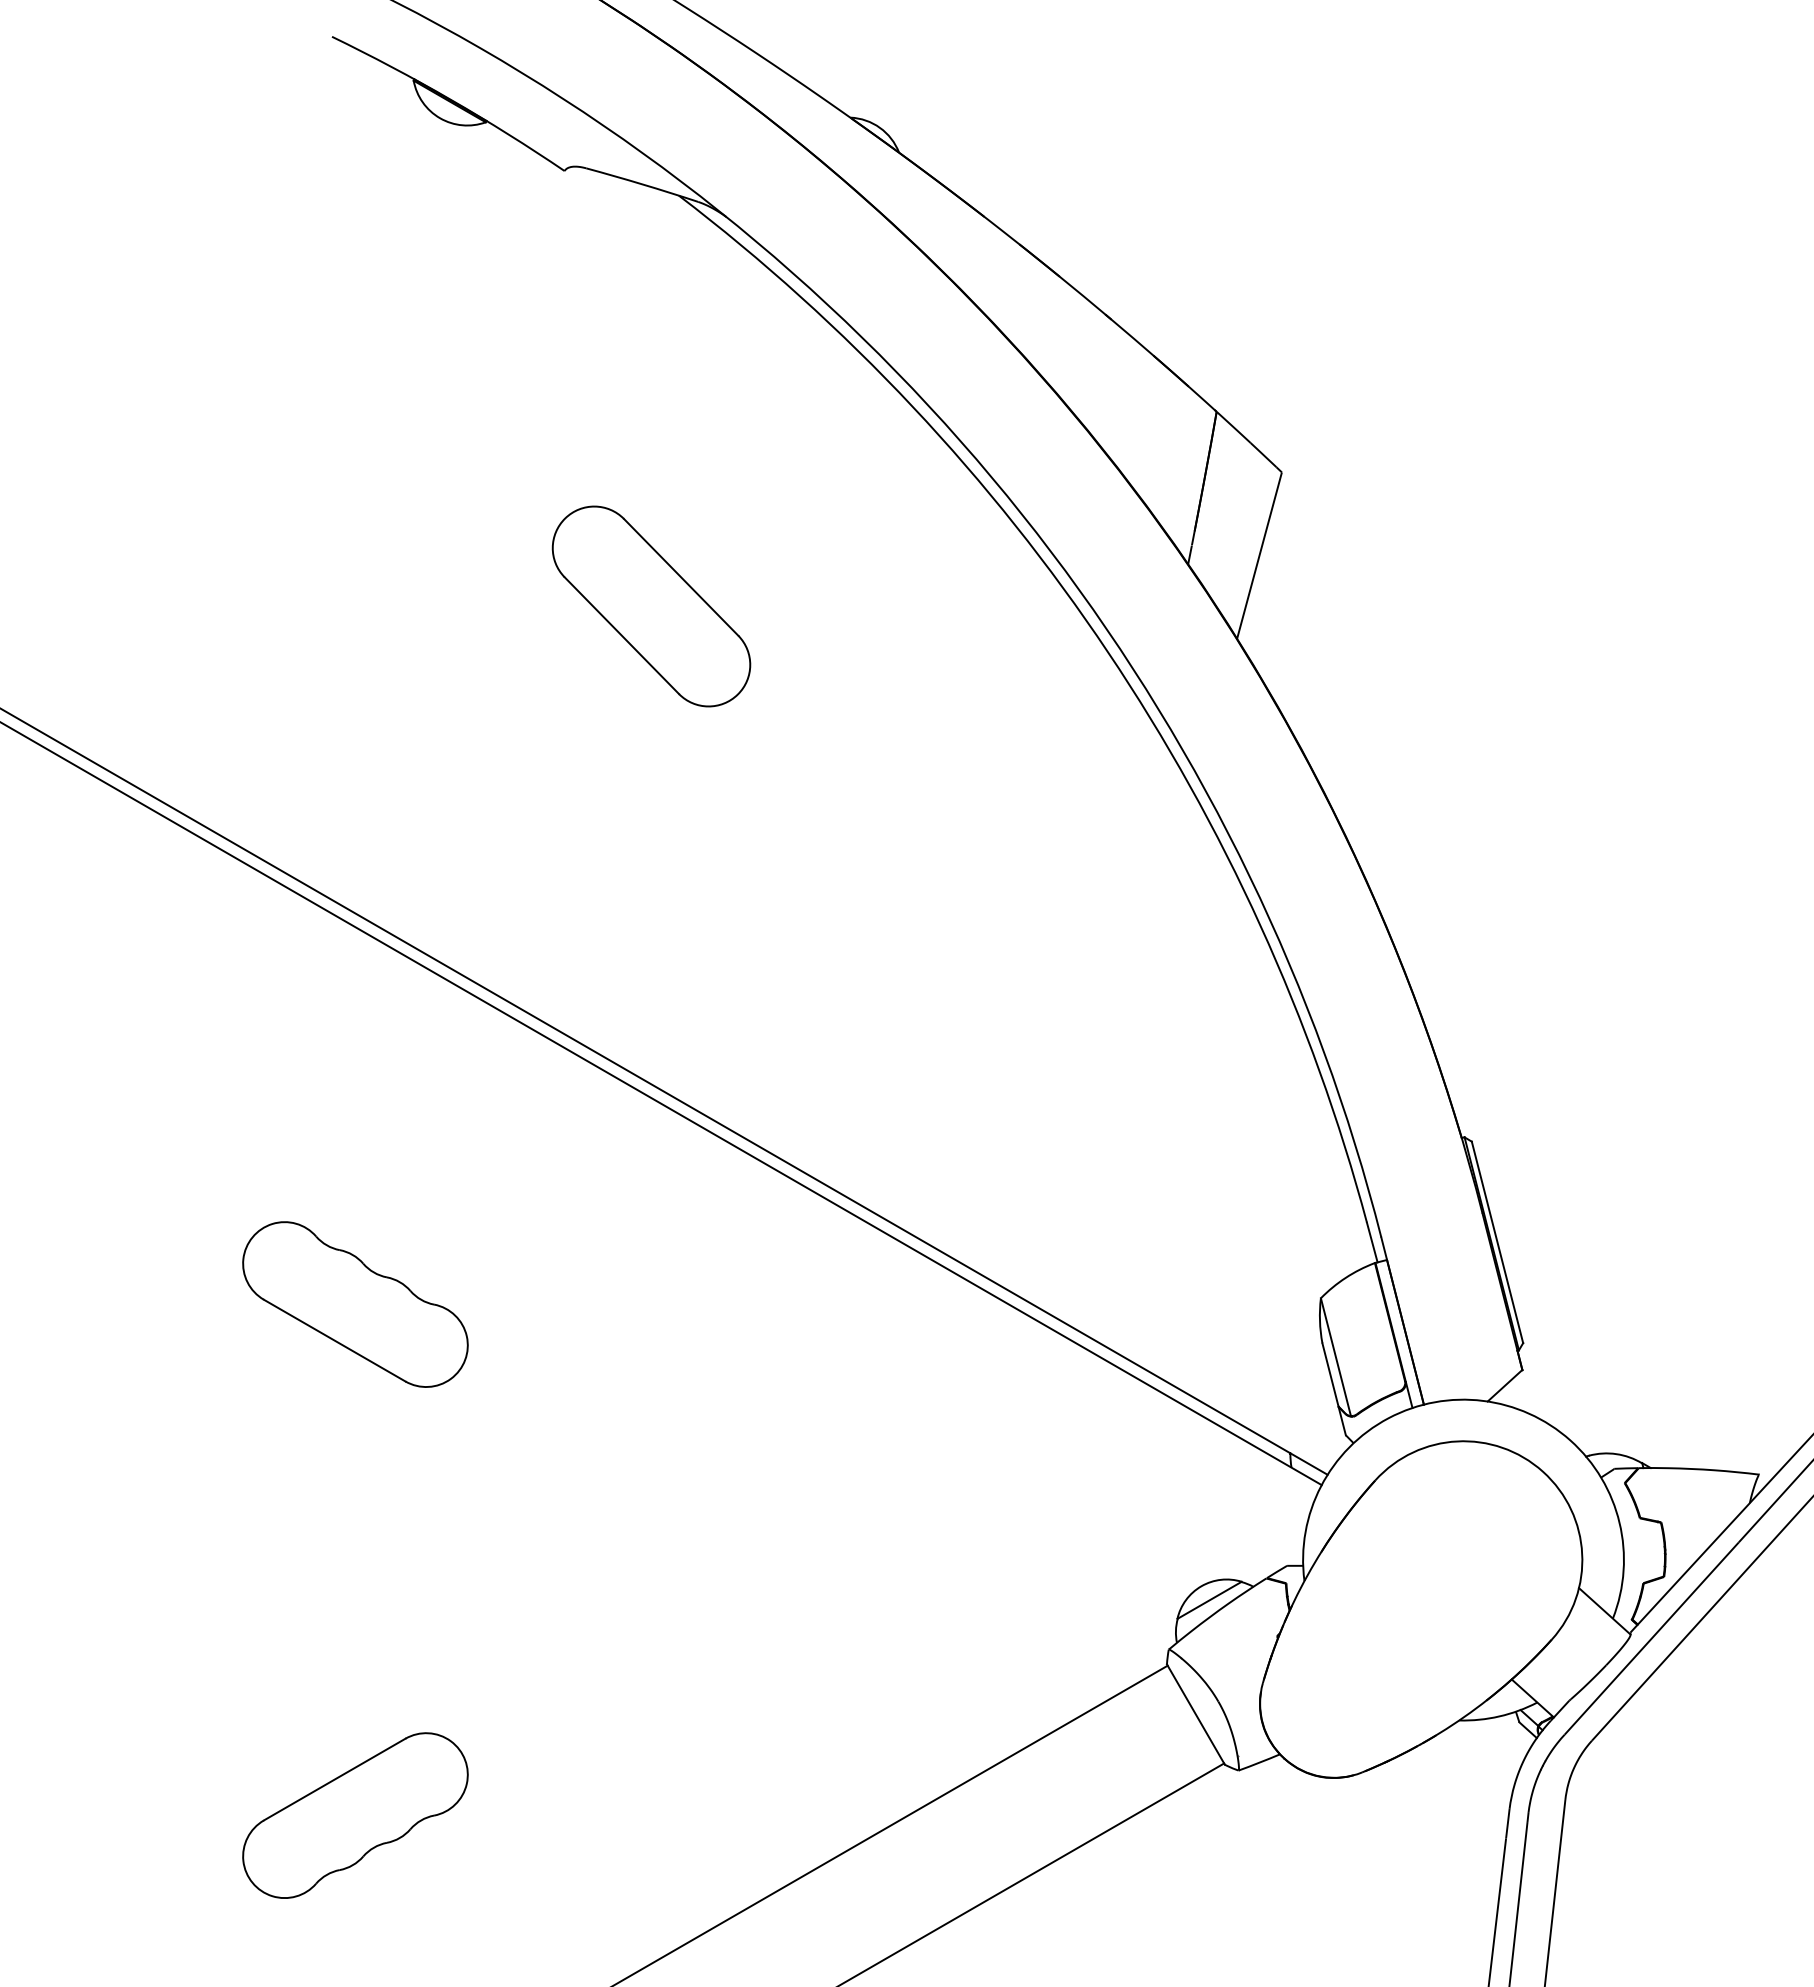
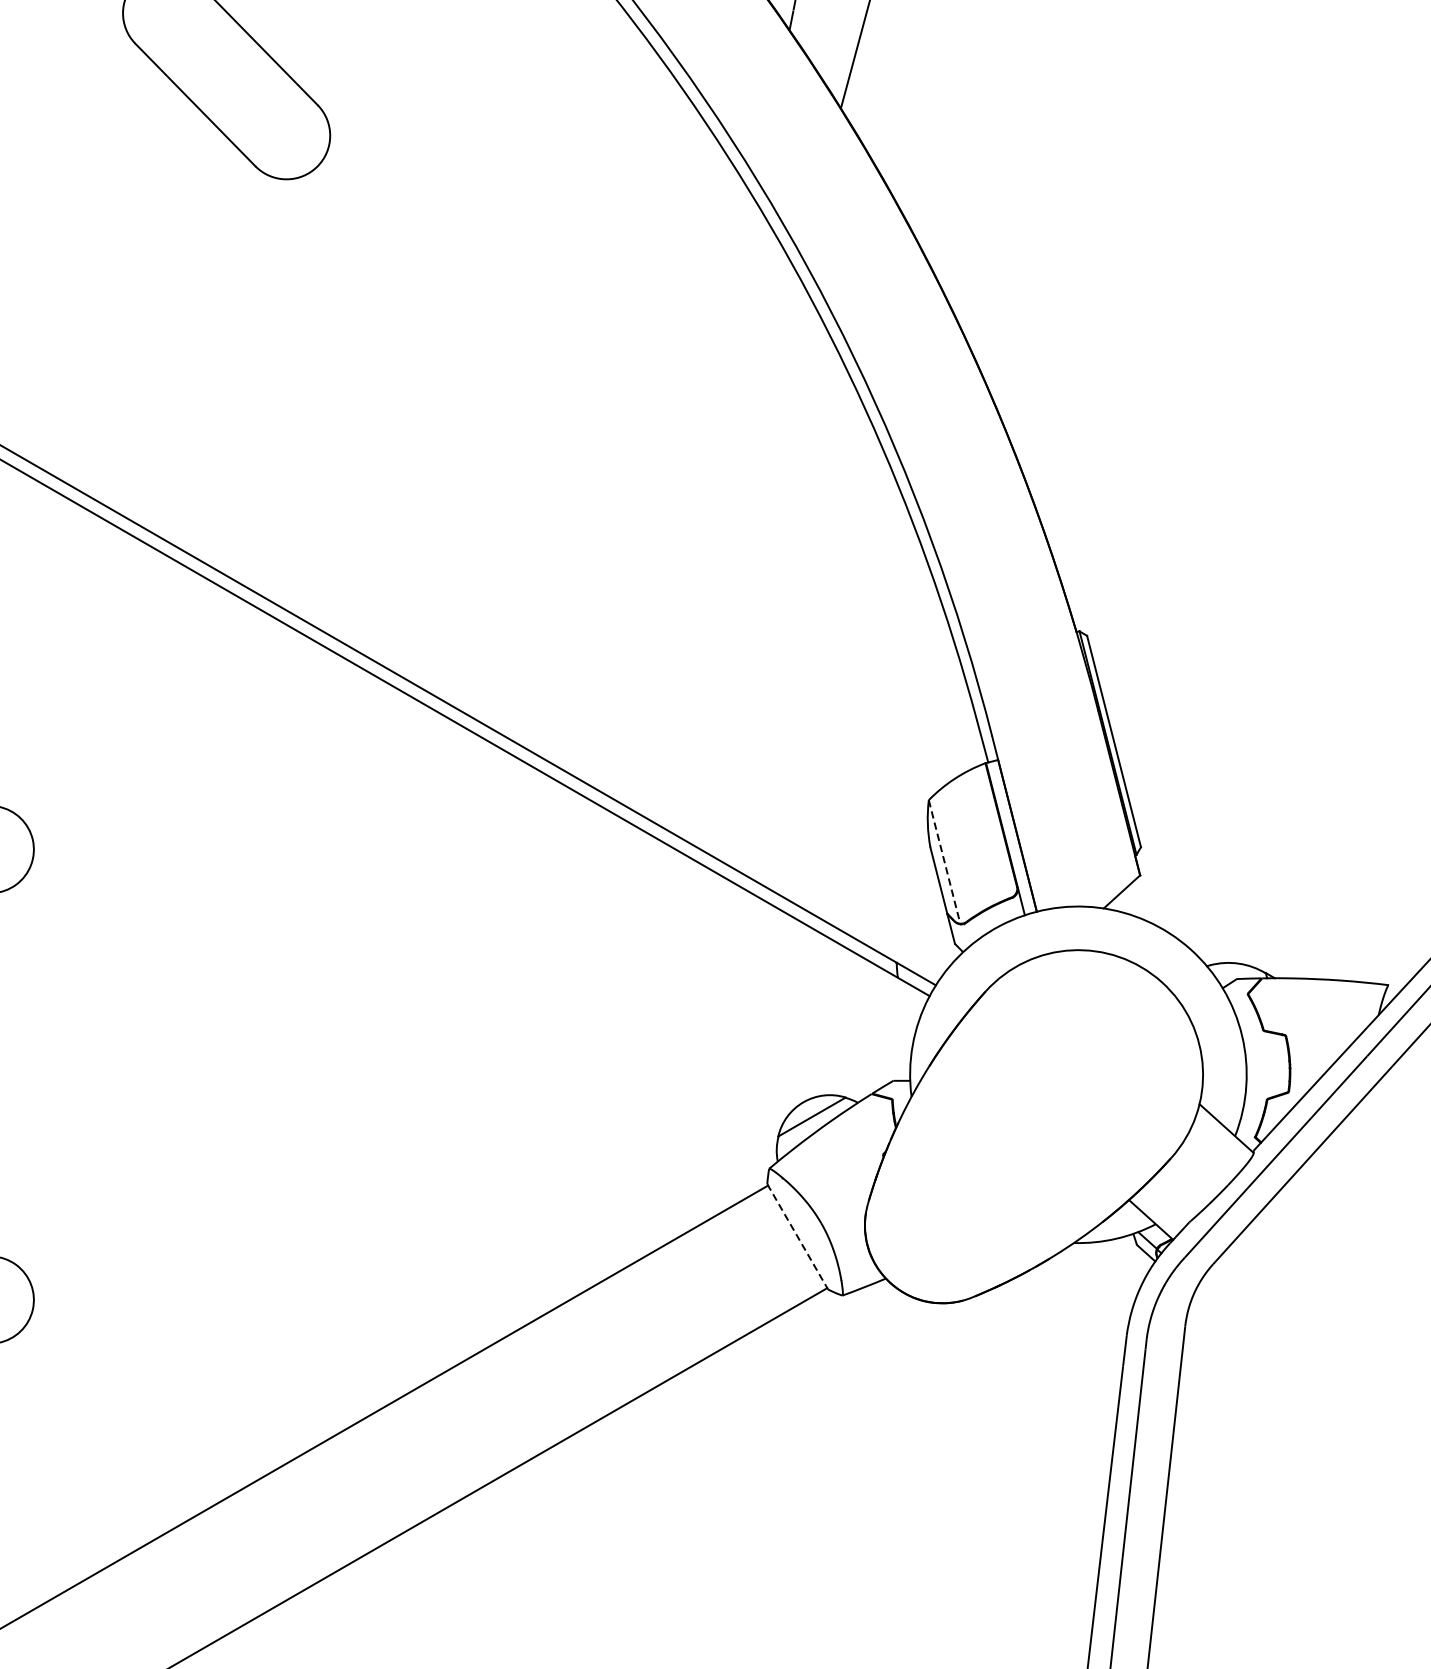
line: (1335, 1357) -> (944, 862), solid -> dashed
line: (1195, 1714) -> (797, 1236), solid -> dashed

